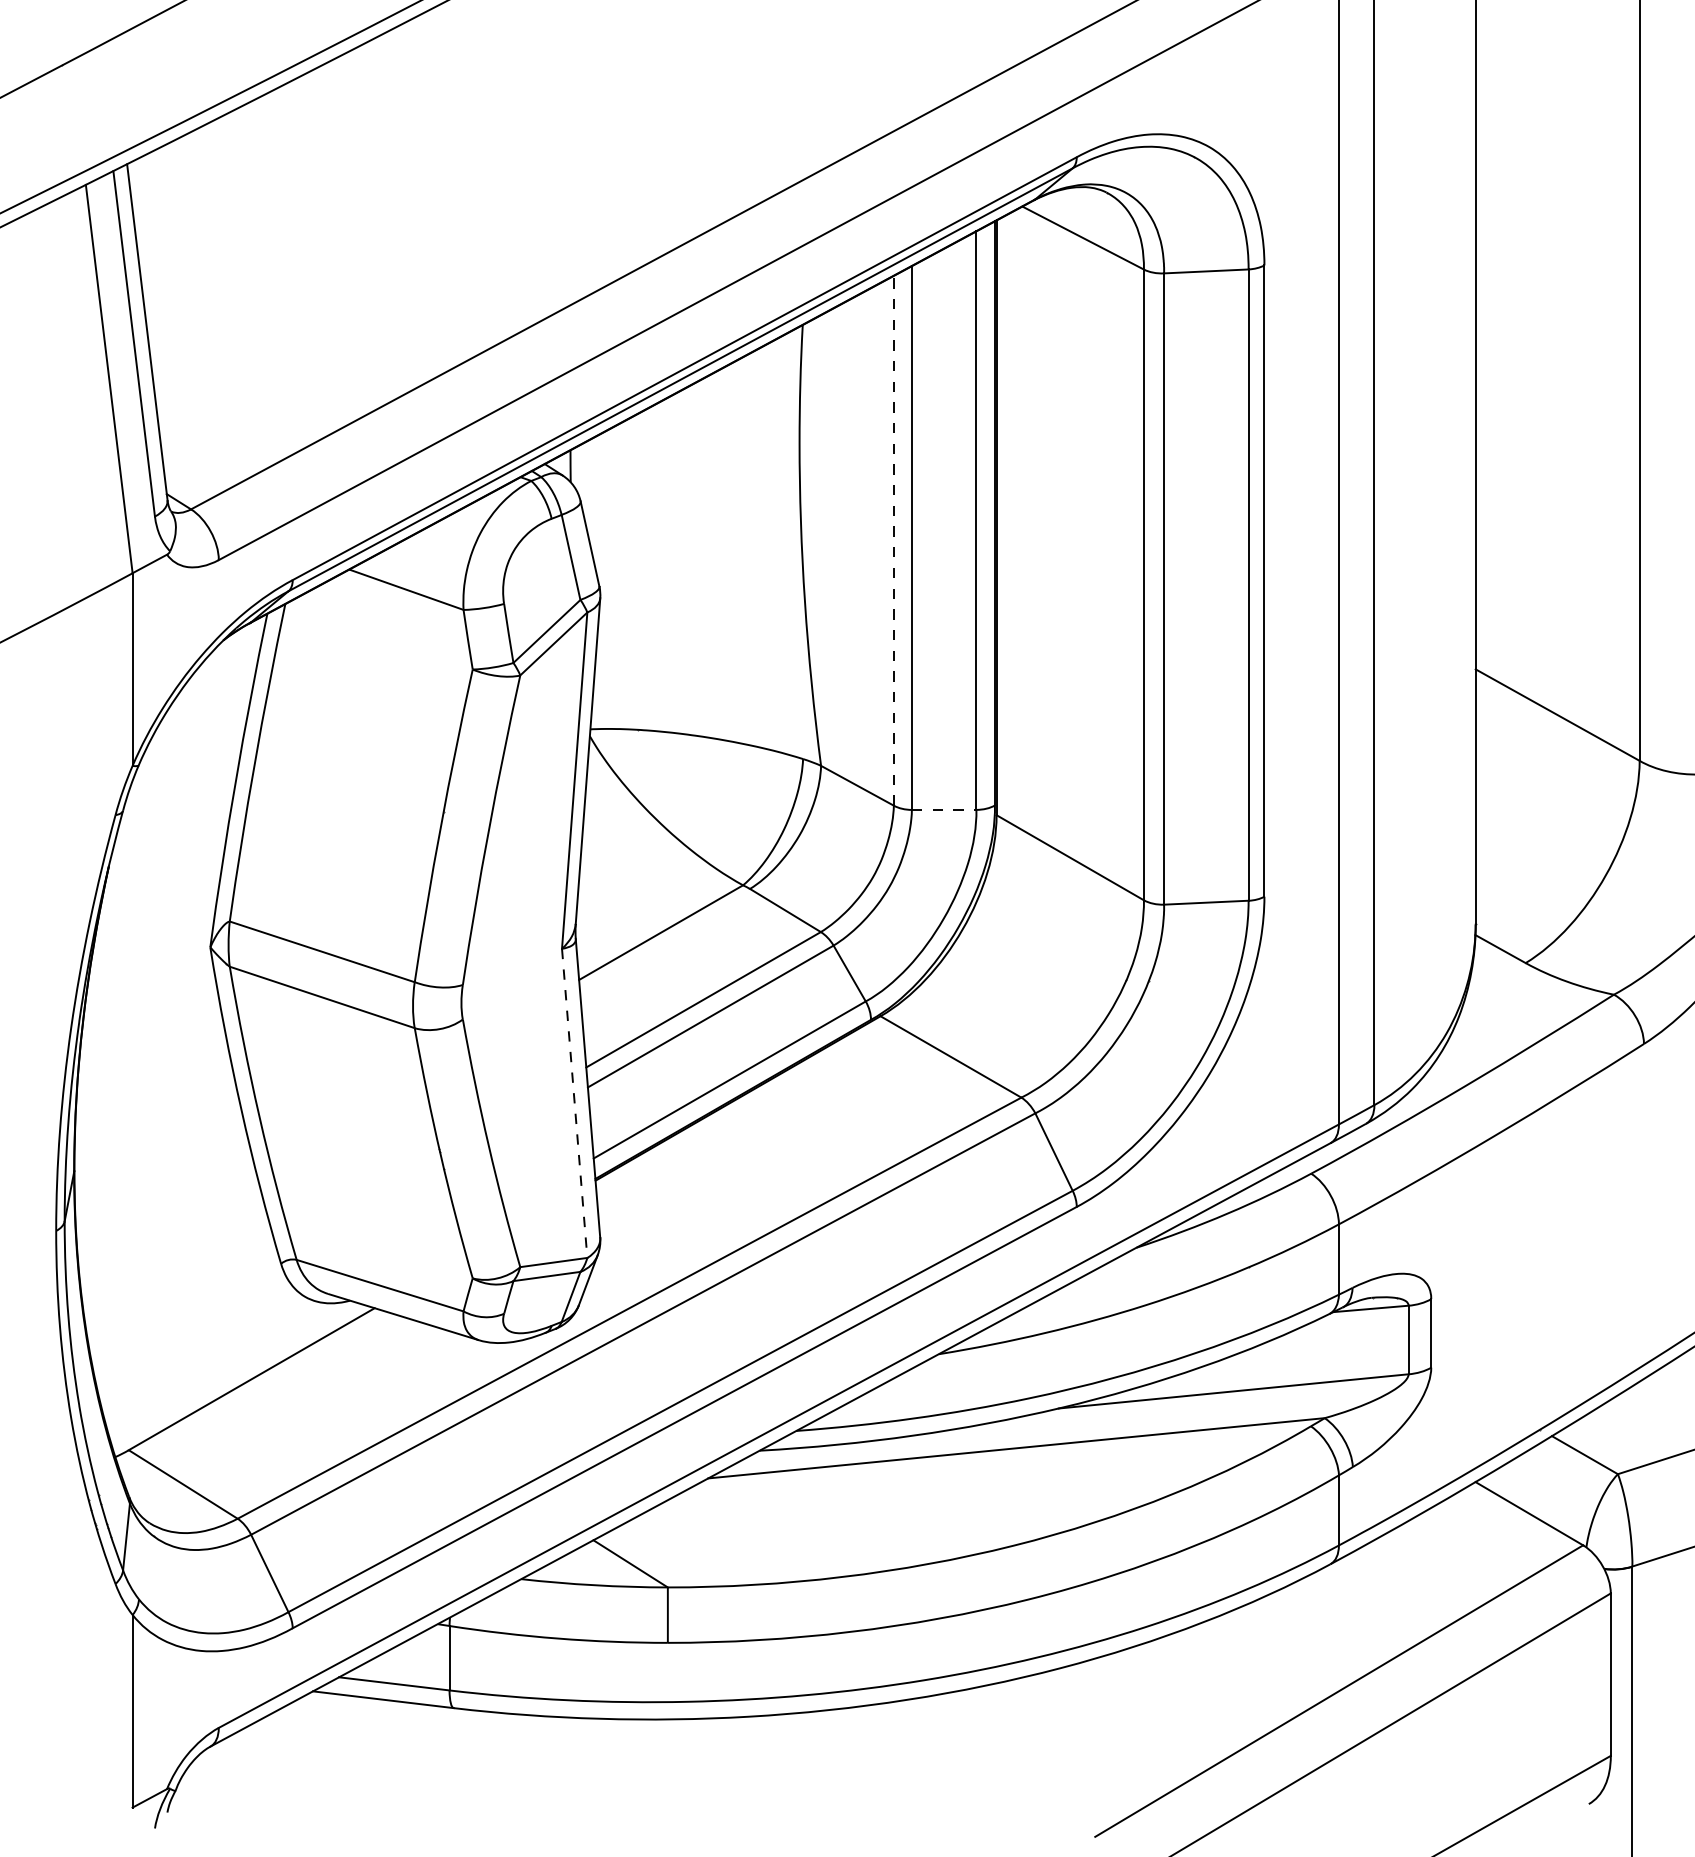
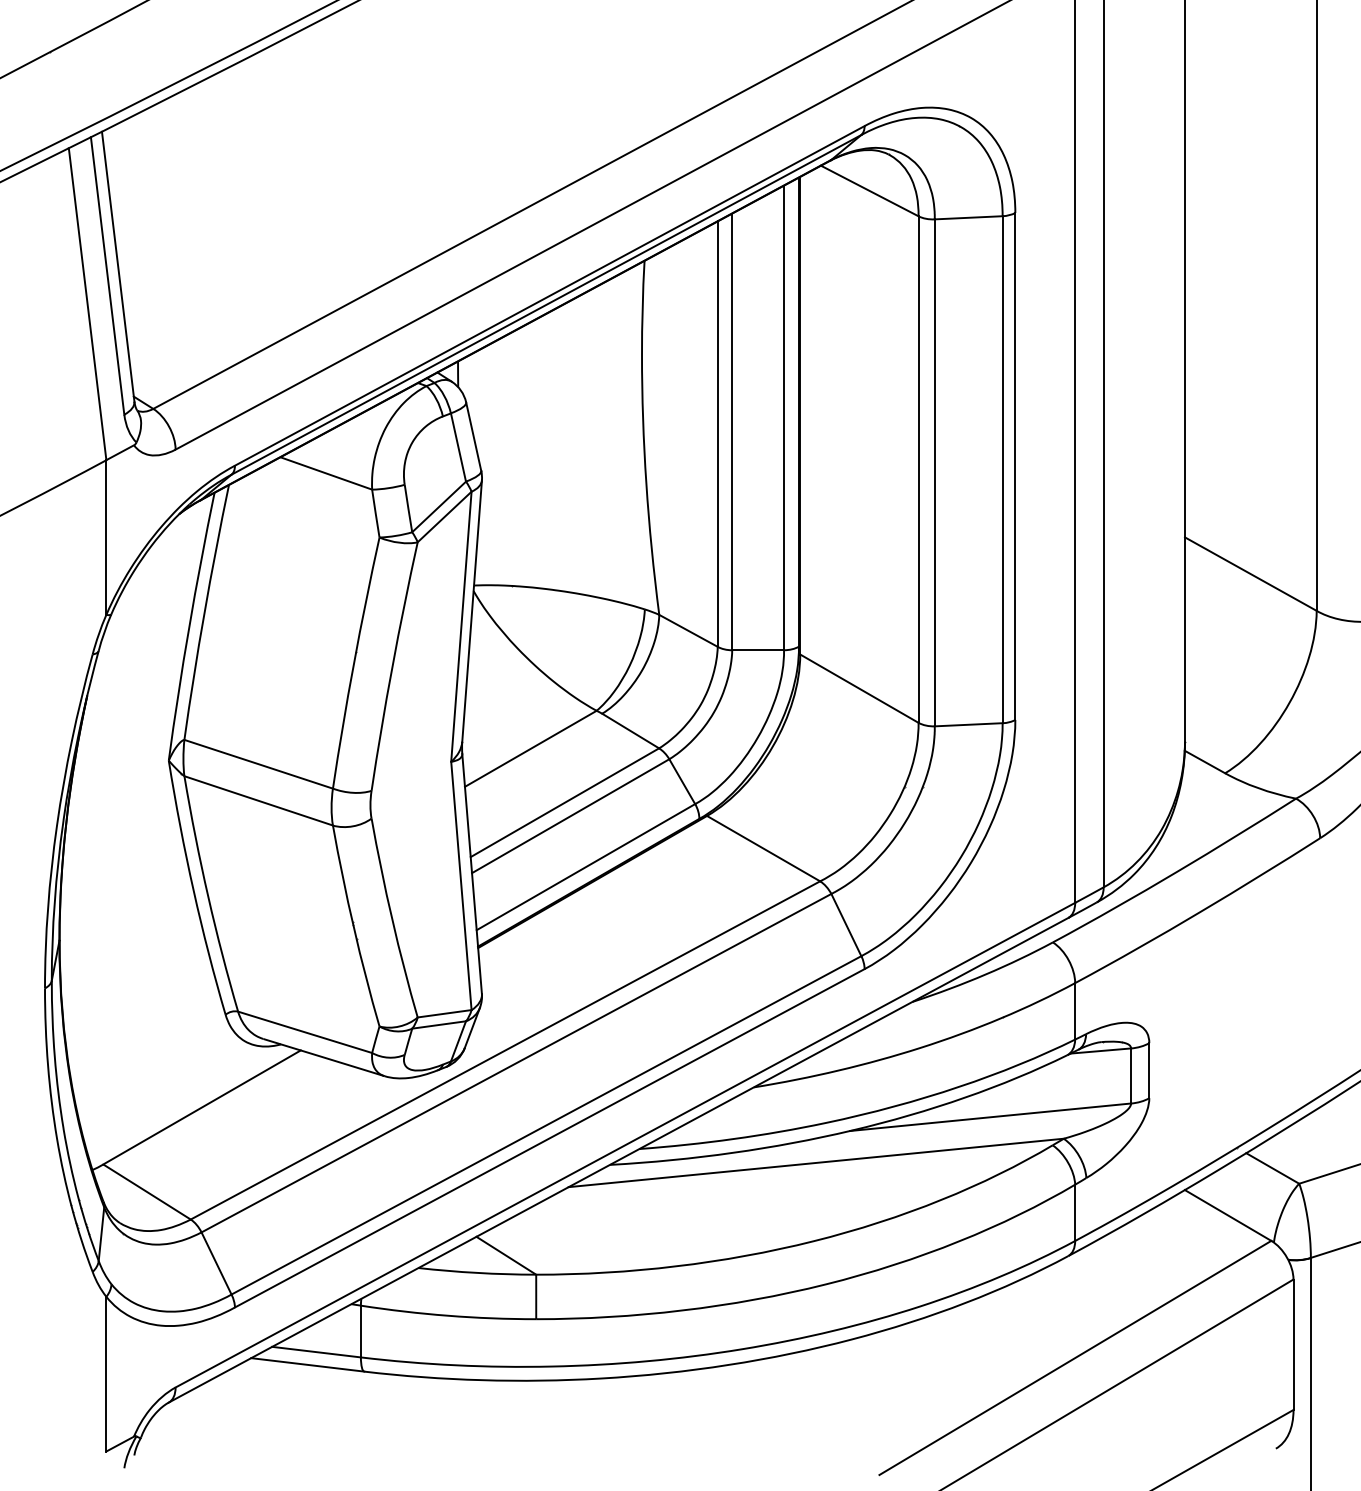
line: (893, 540) -> (717, 433), dashed -> solid
line: (944, 809) -> (758, 649), dashed -> solid
line: (574, 1103) -> (461, 886), dashed -> solid

